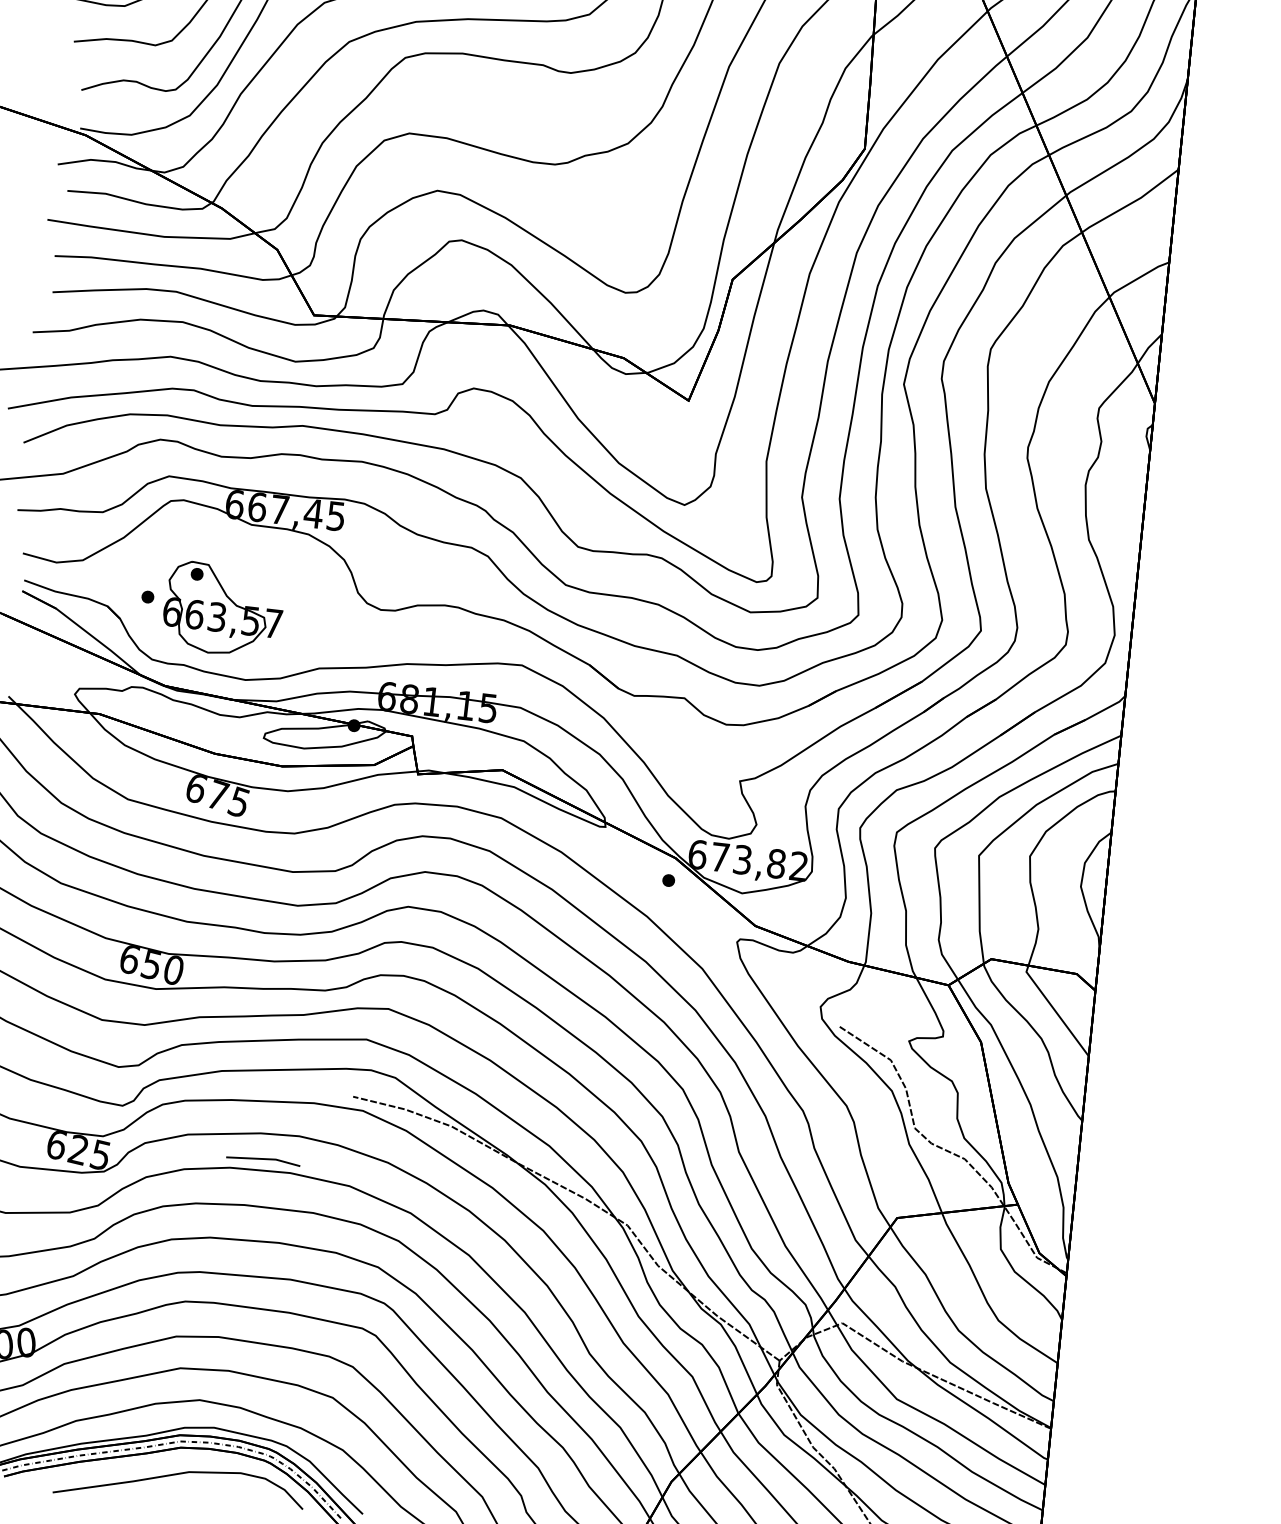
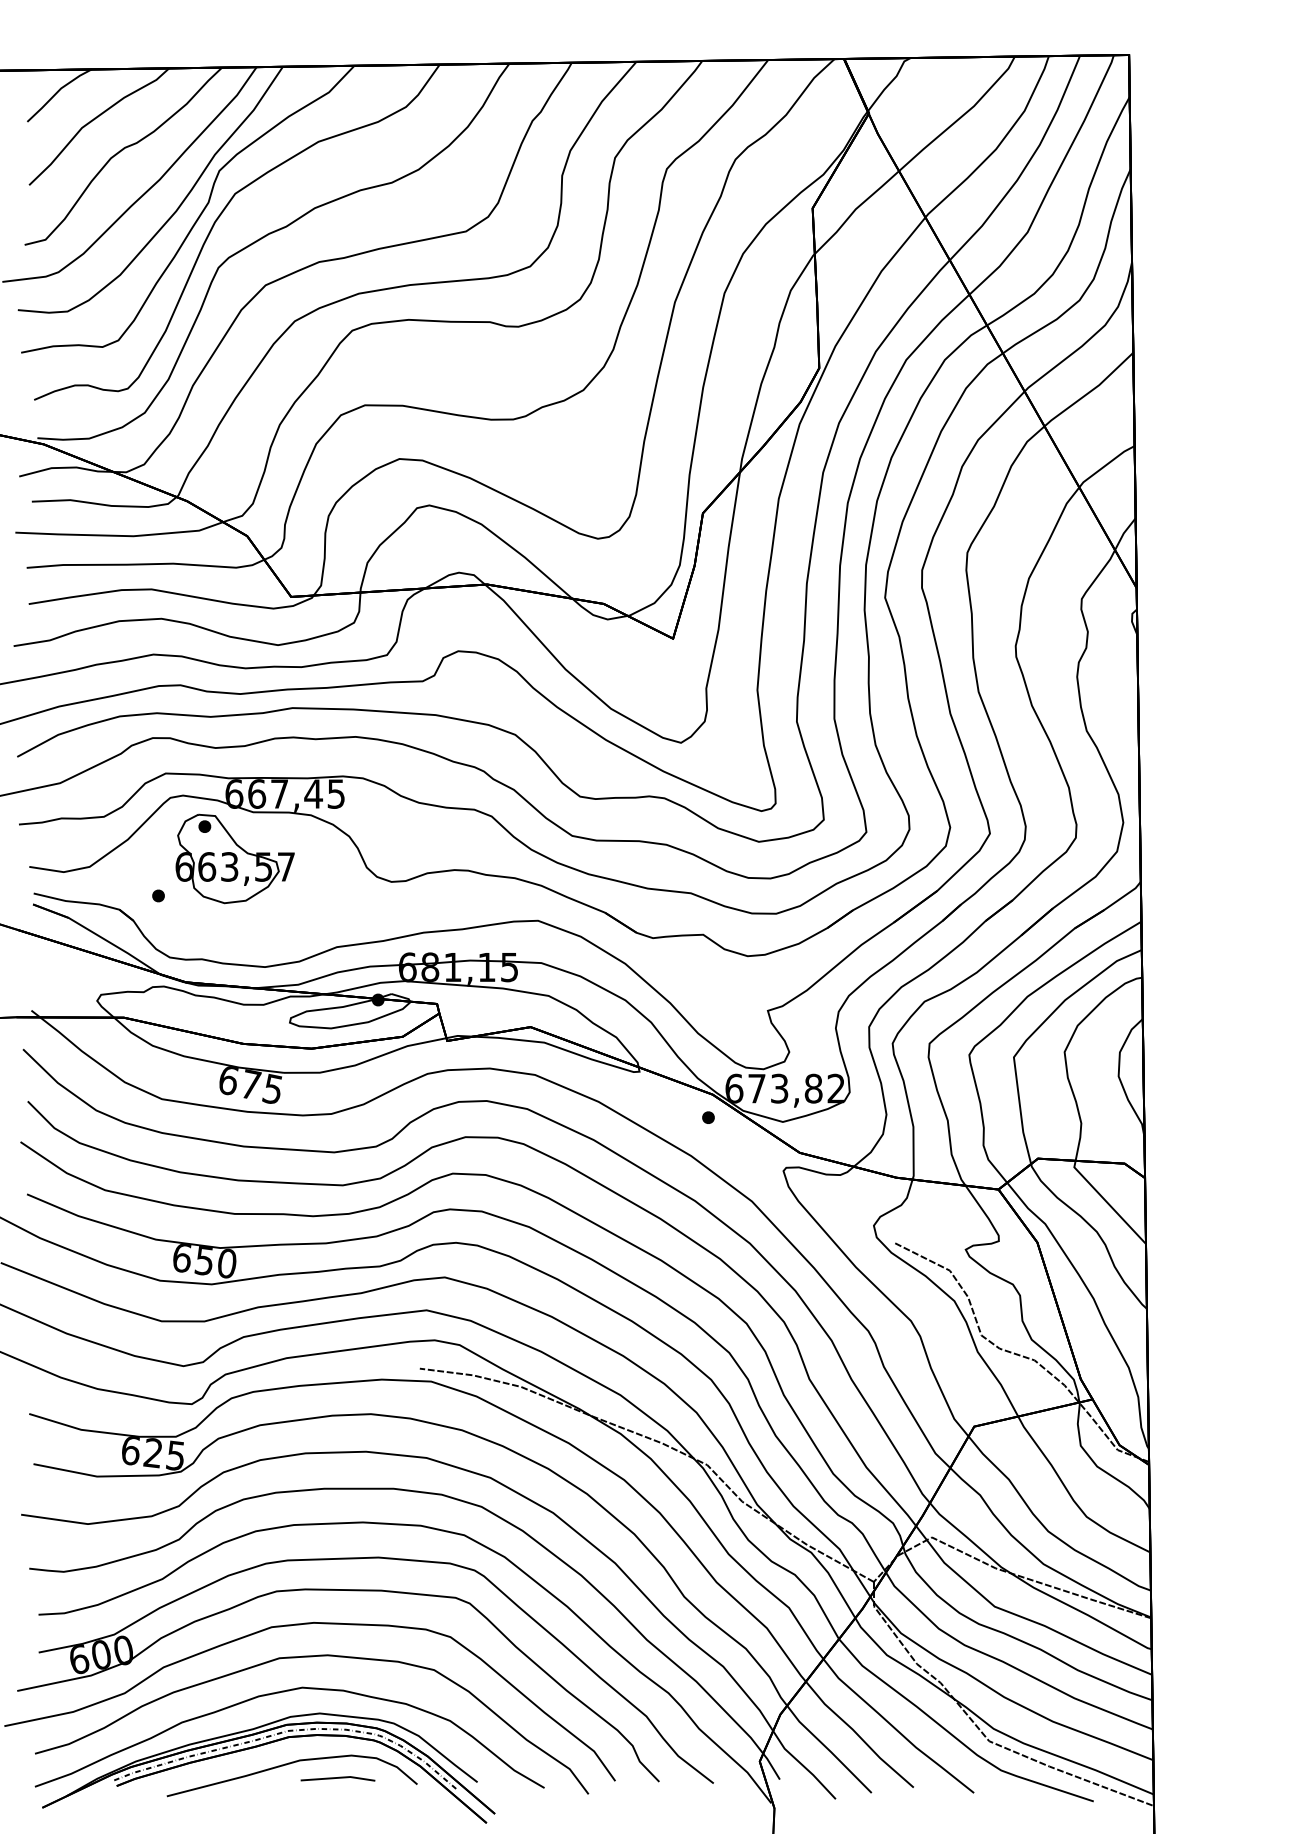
part: (222, 609) -> (234, 858), moved
line: (262, 1159) -> (337, 1778), moved

